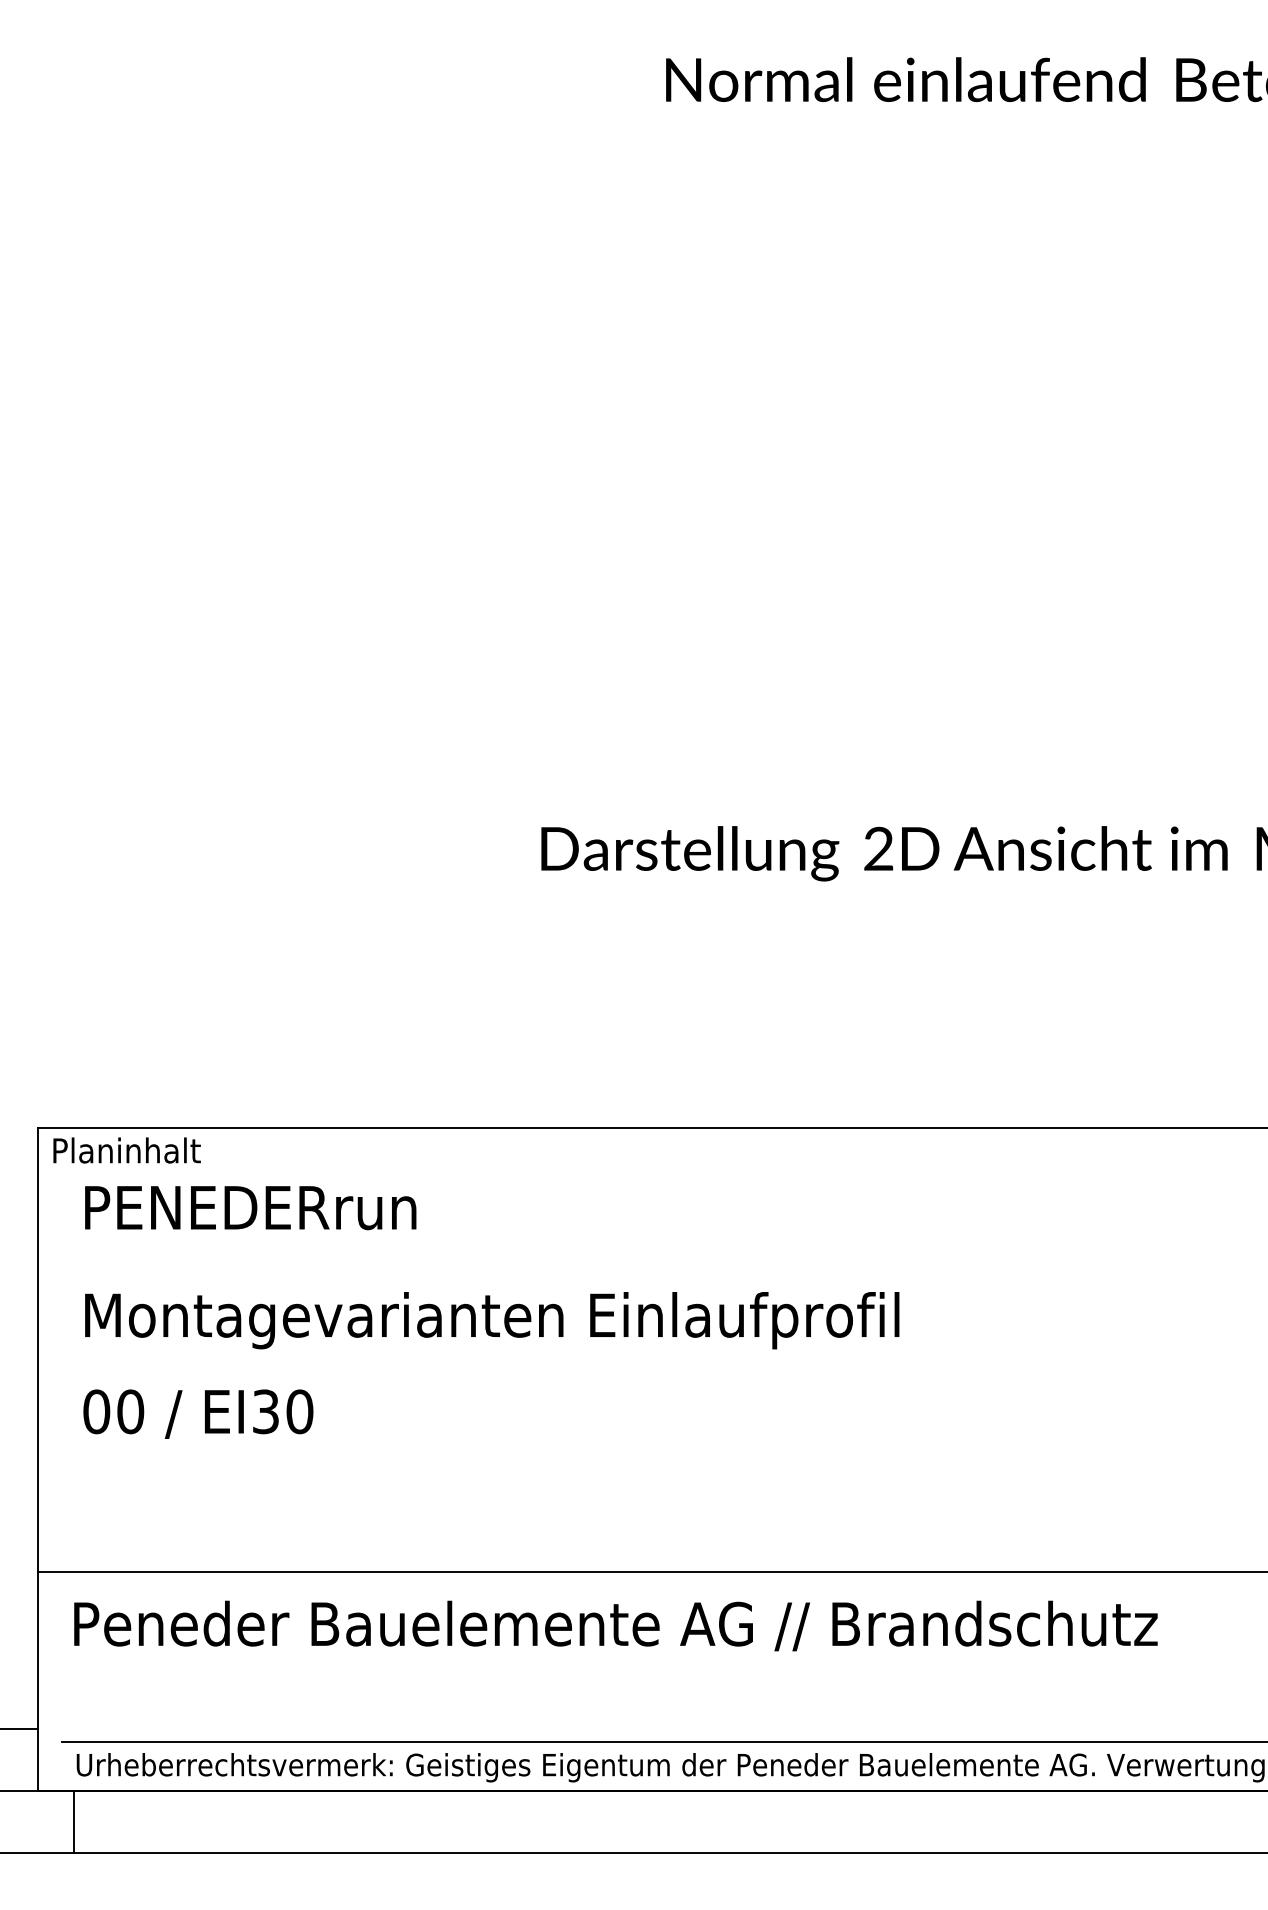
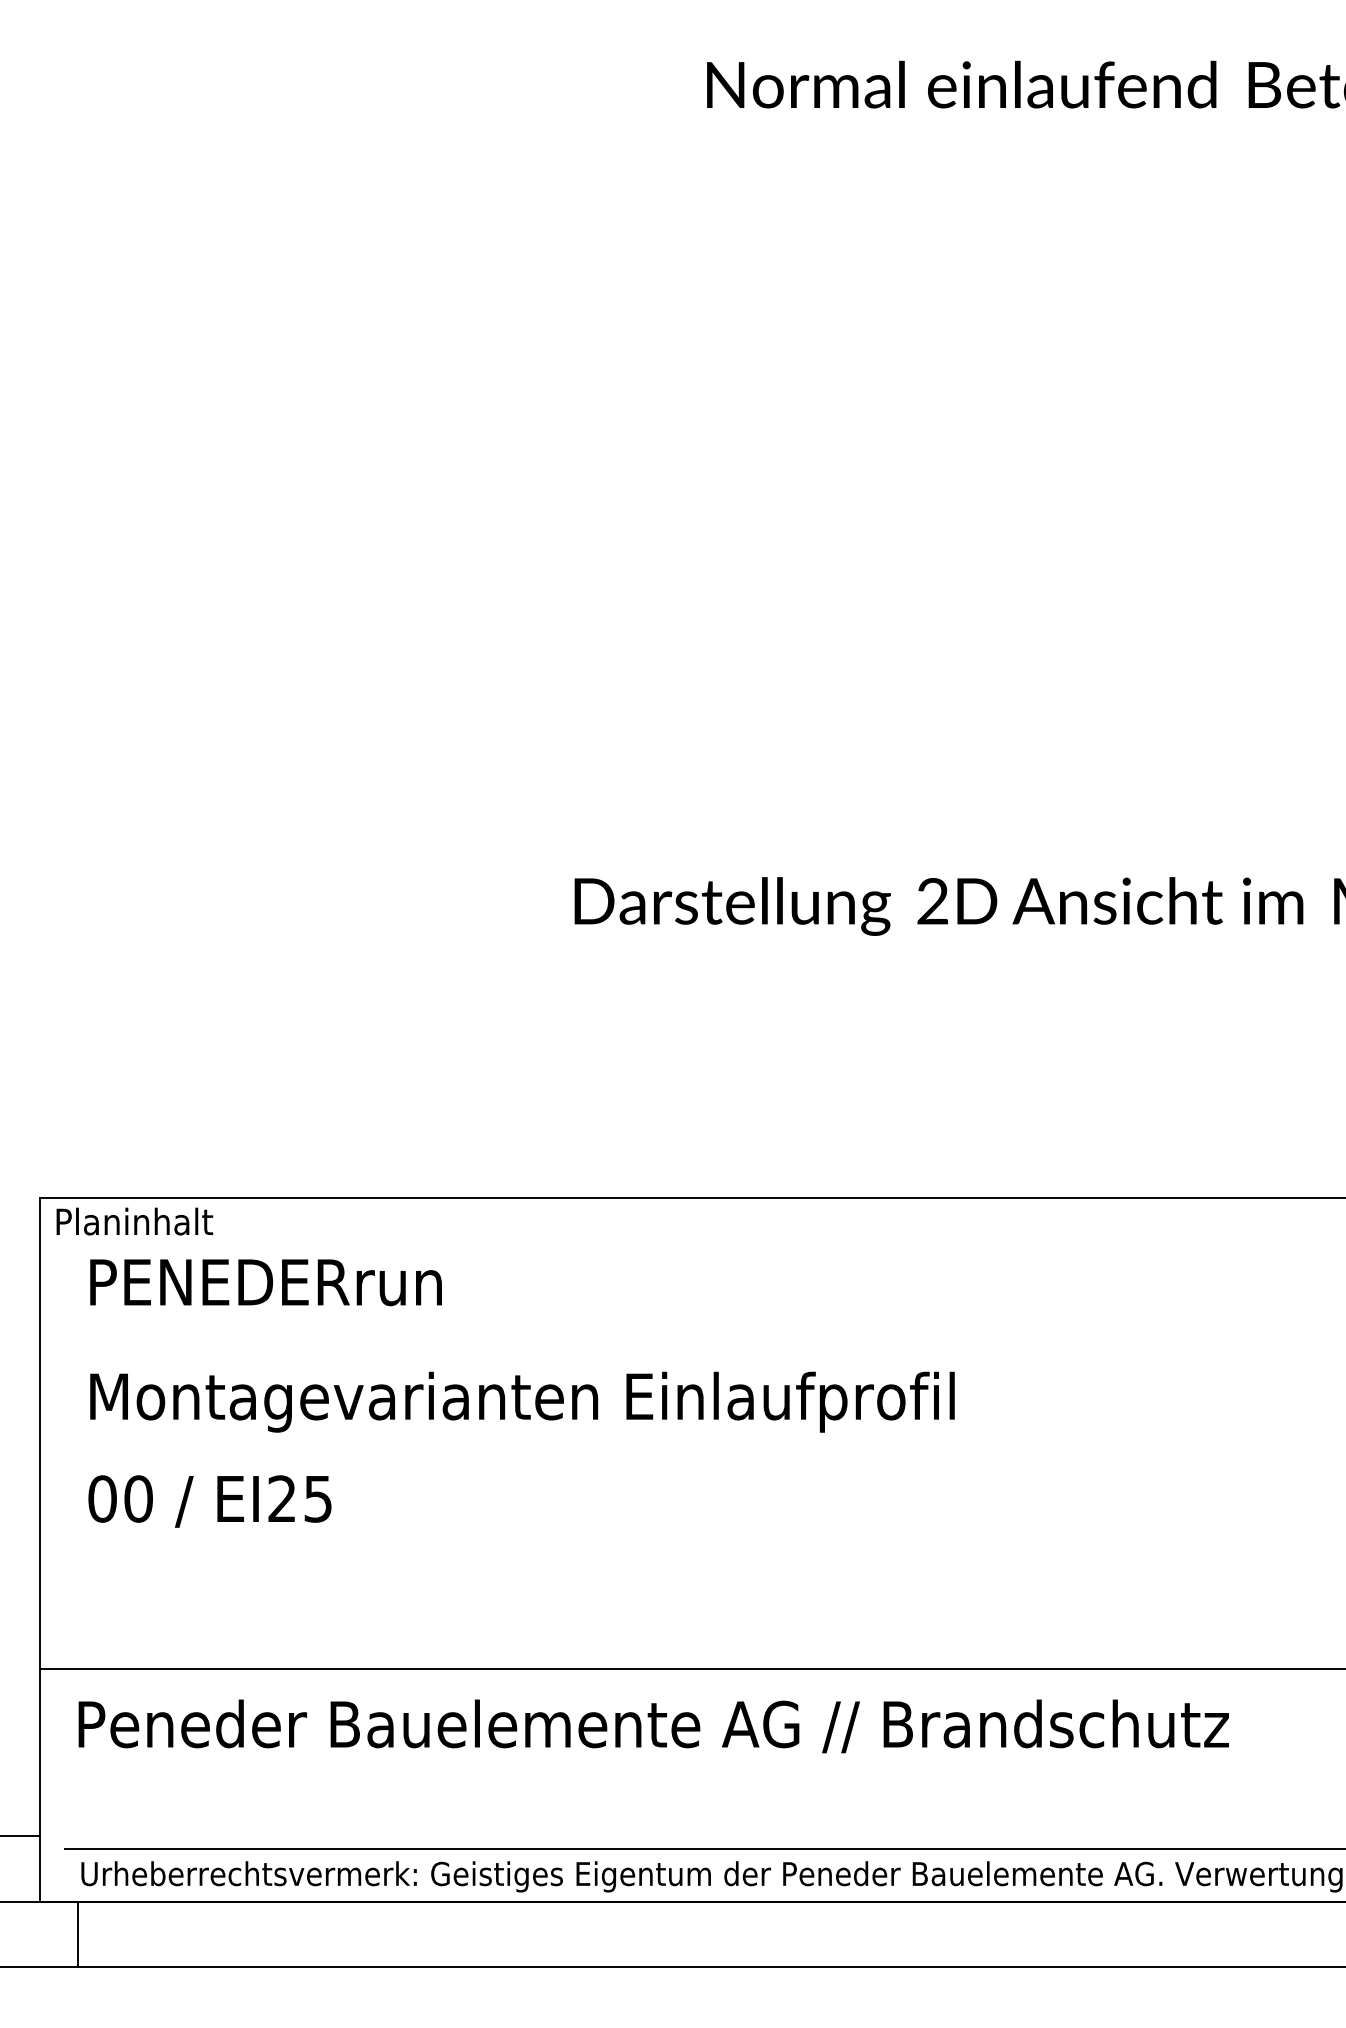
text: (283, 1411) -> (300, 1498), EI30 -> EI25

